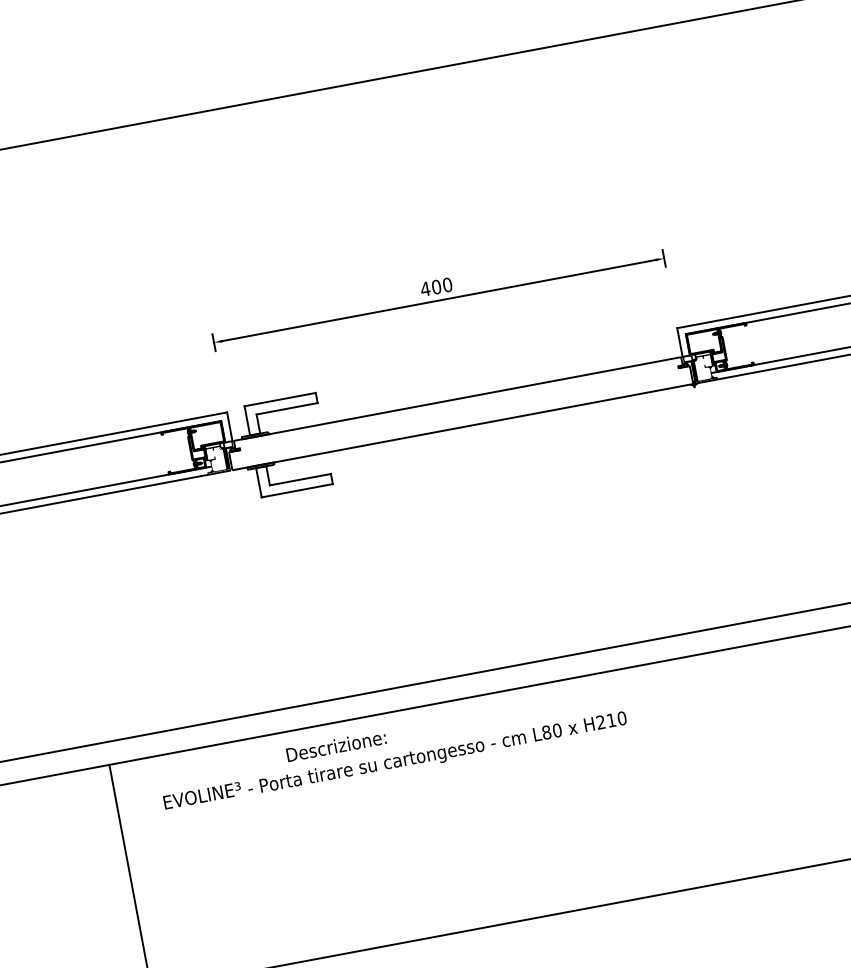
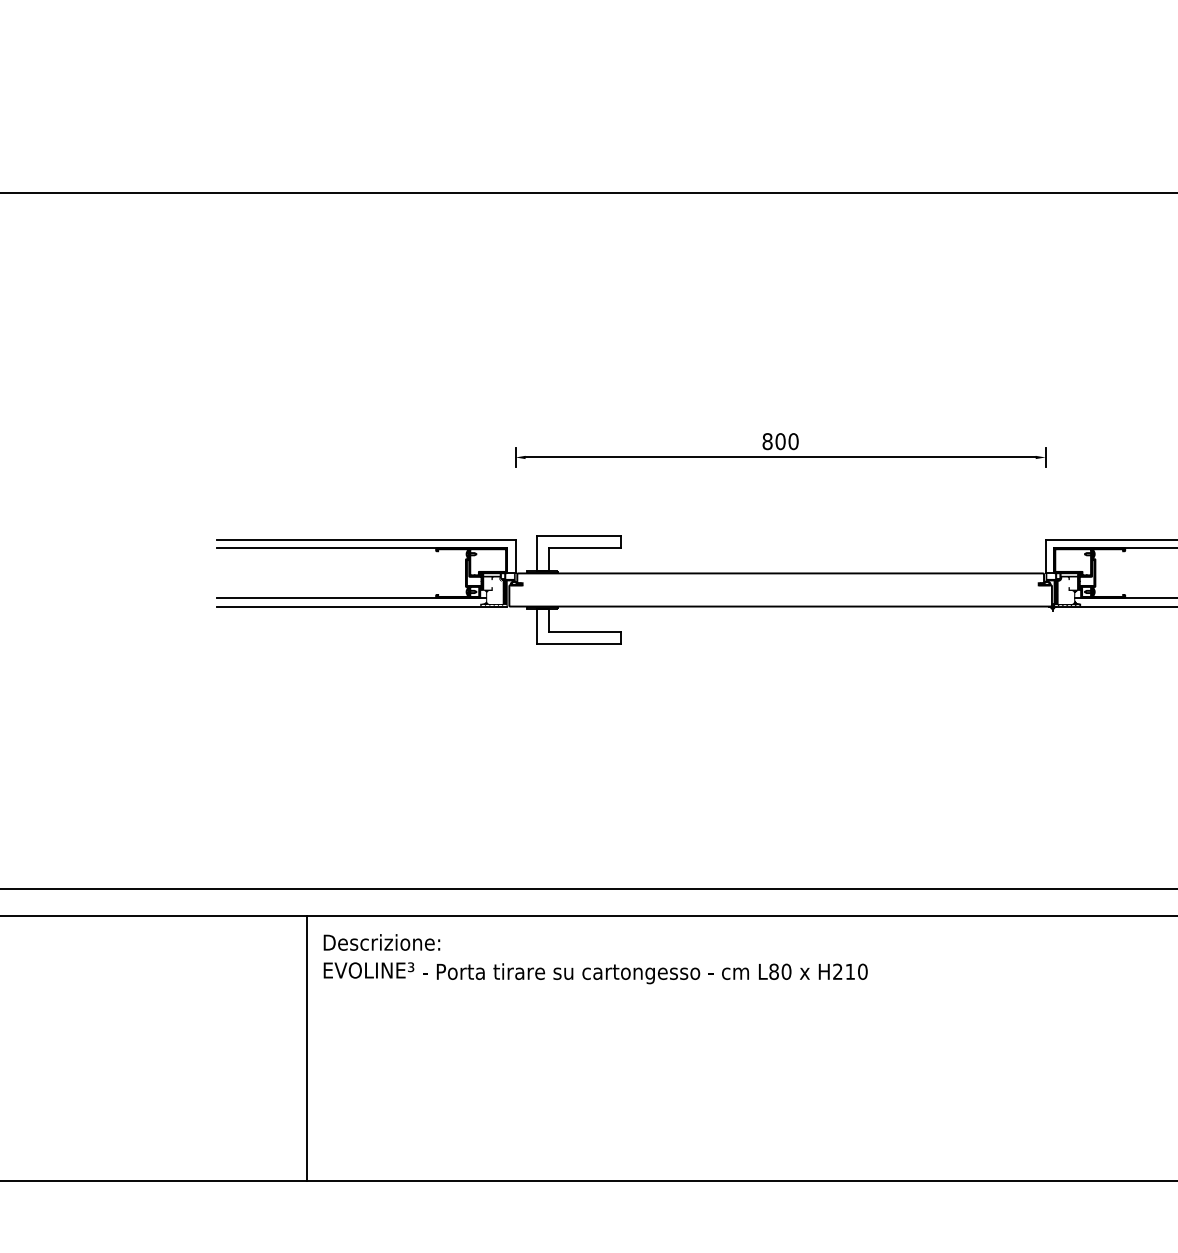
text: (425, 289) -> (767, 441), 400 -> 800
text: (336, 746) -> (381, 942), moved
text: (395, 762) -> (595, 973), moved

